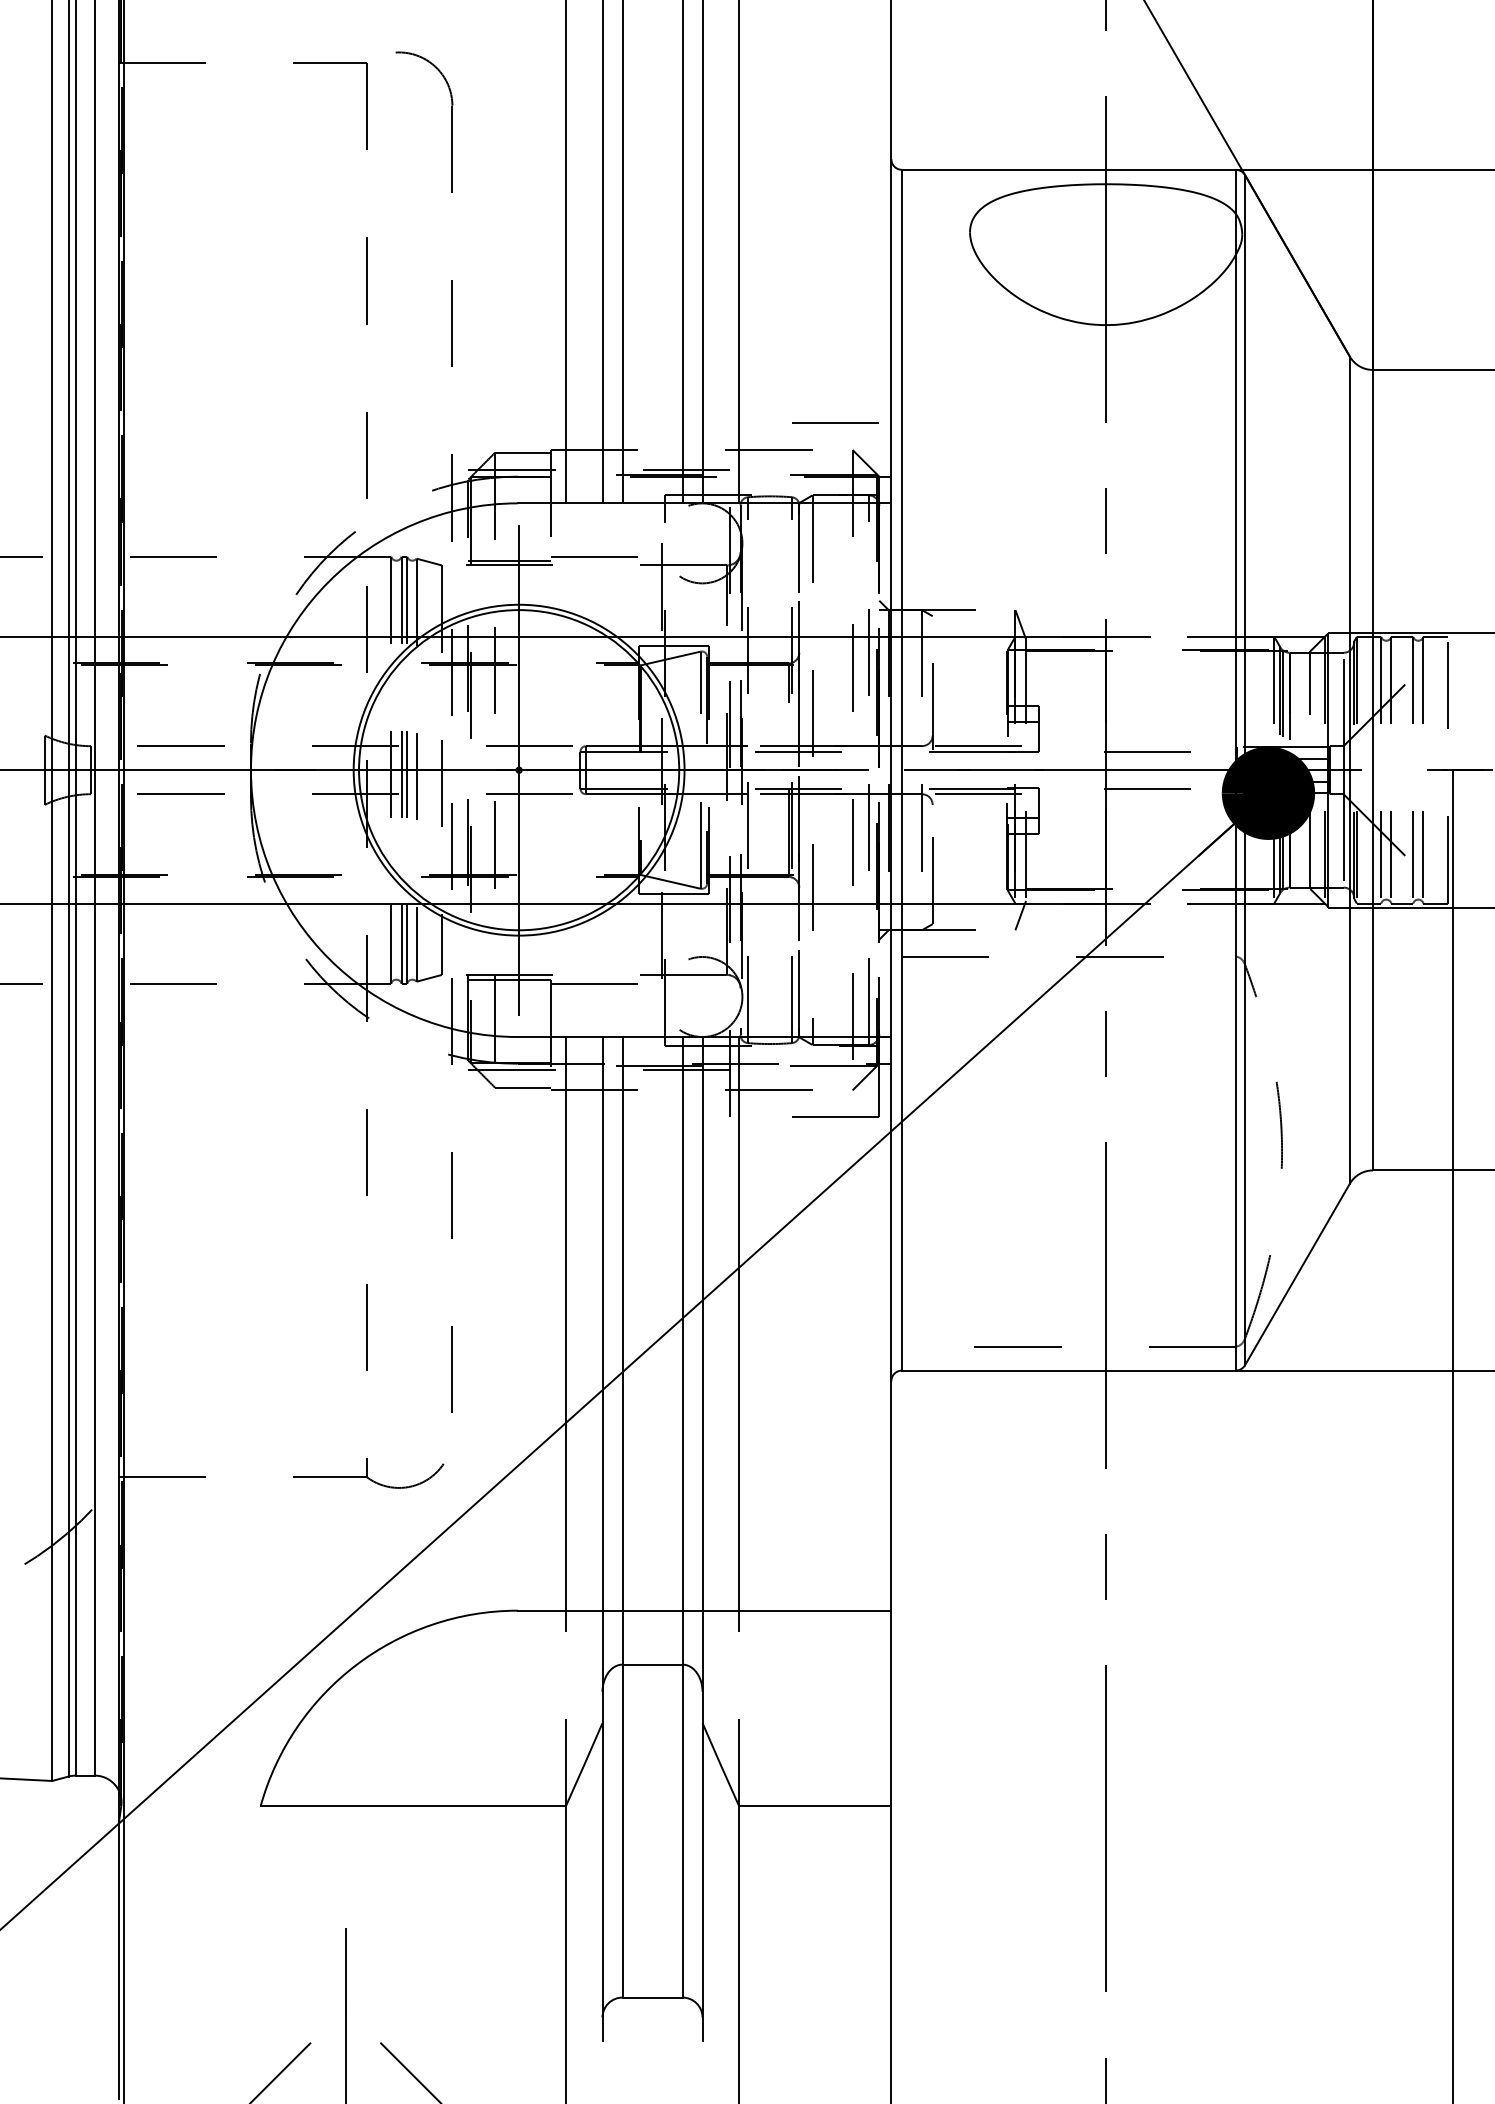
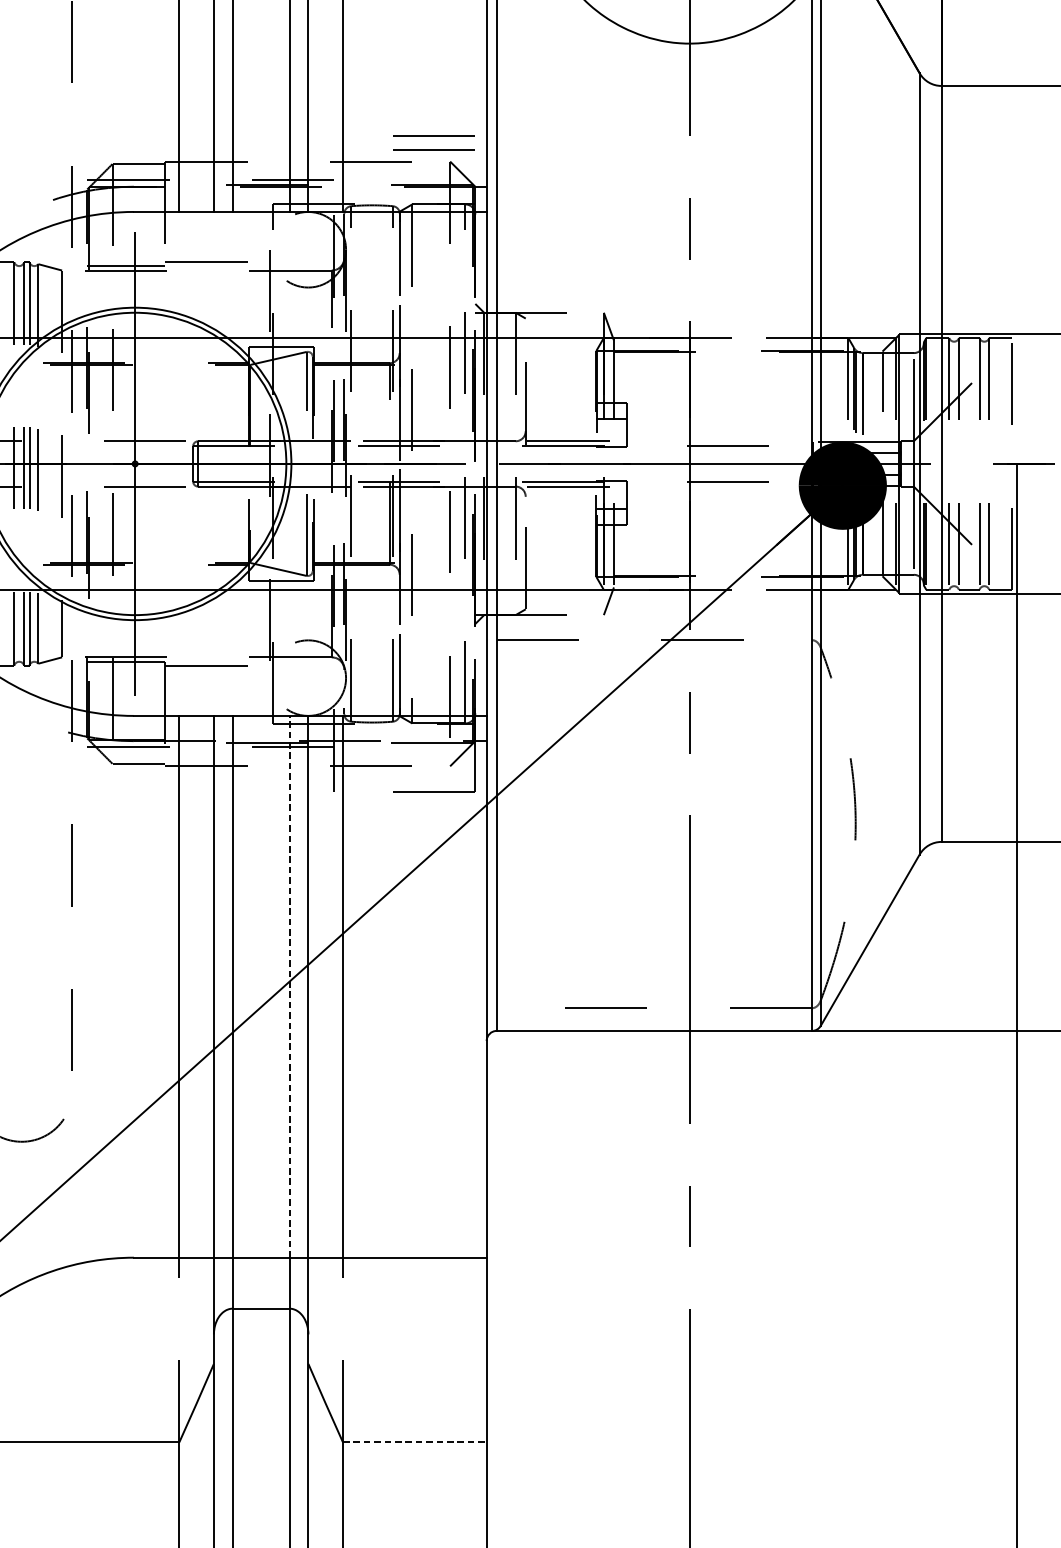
line: (835, 436) -> (433, 148), added
line: (682, 1323) -> (289, 986), solid -> dashed
line: (815, 1806) -> (415, 1442), solid -> dashed

